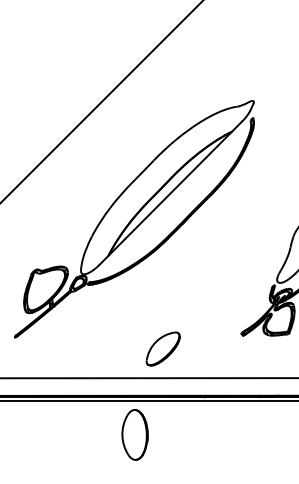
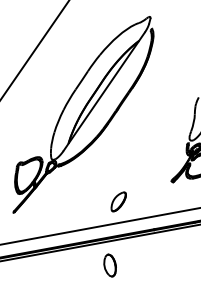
part: (162, 348) -> (118, 201), size x0.71
part: (134, 434) -> (109, 265), size x0.62

